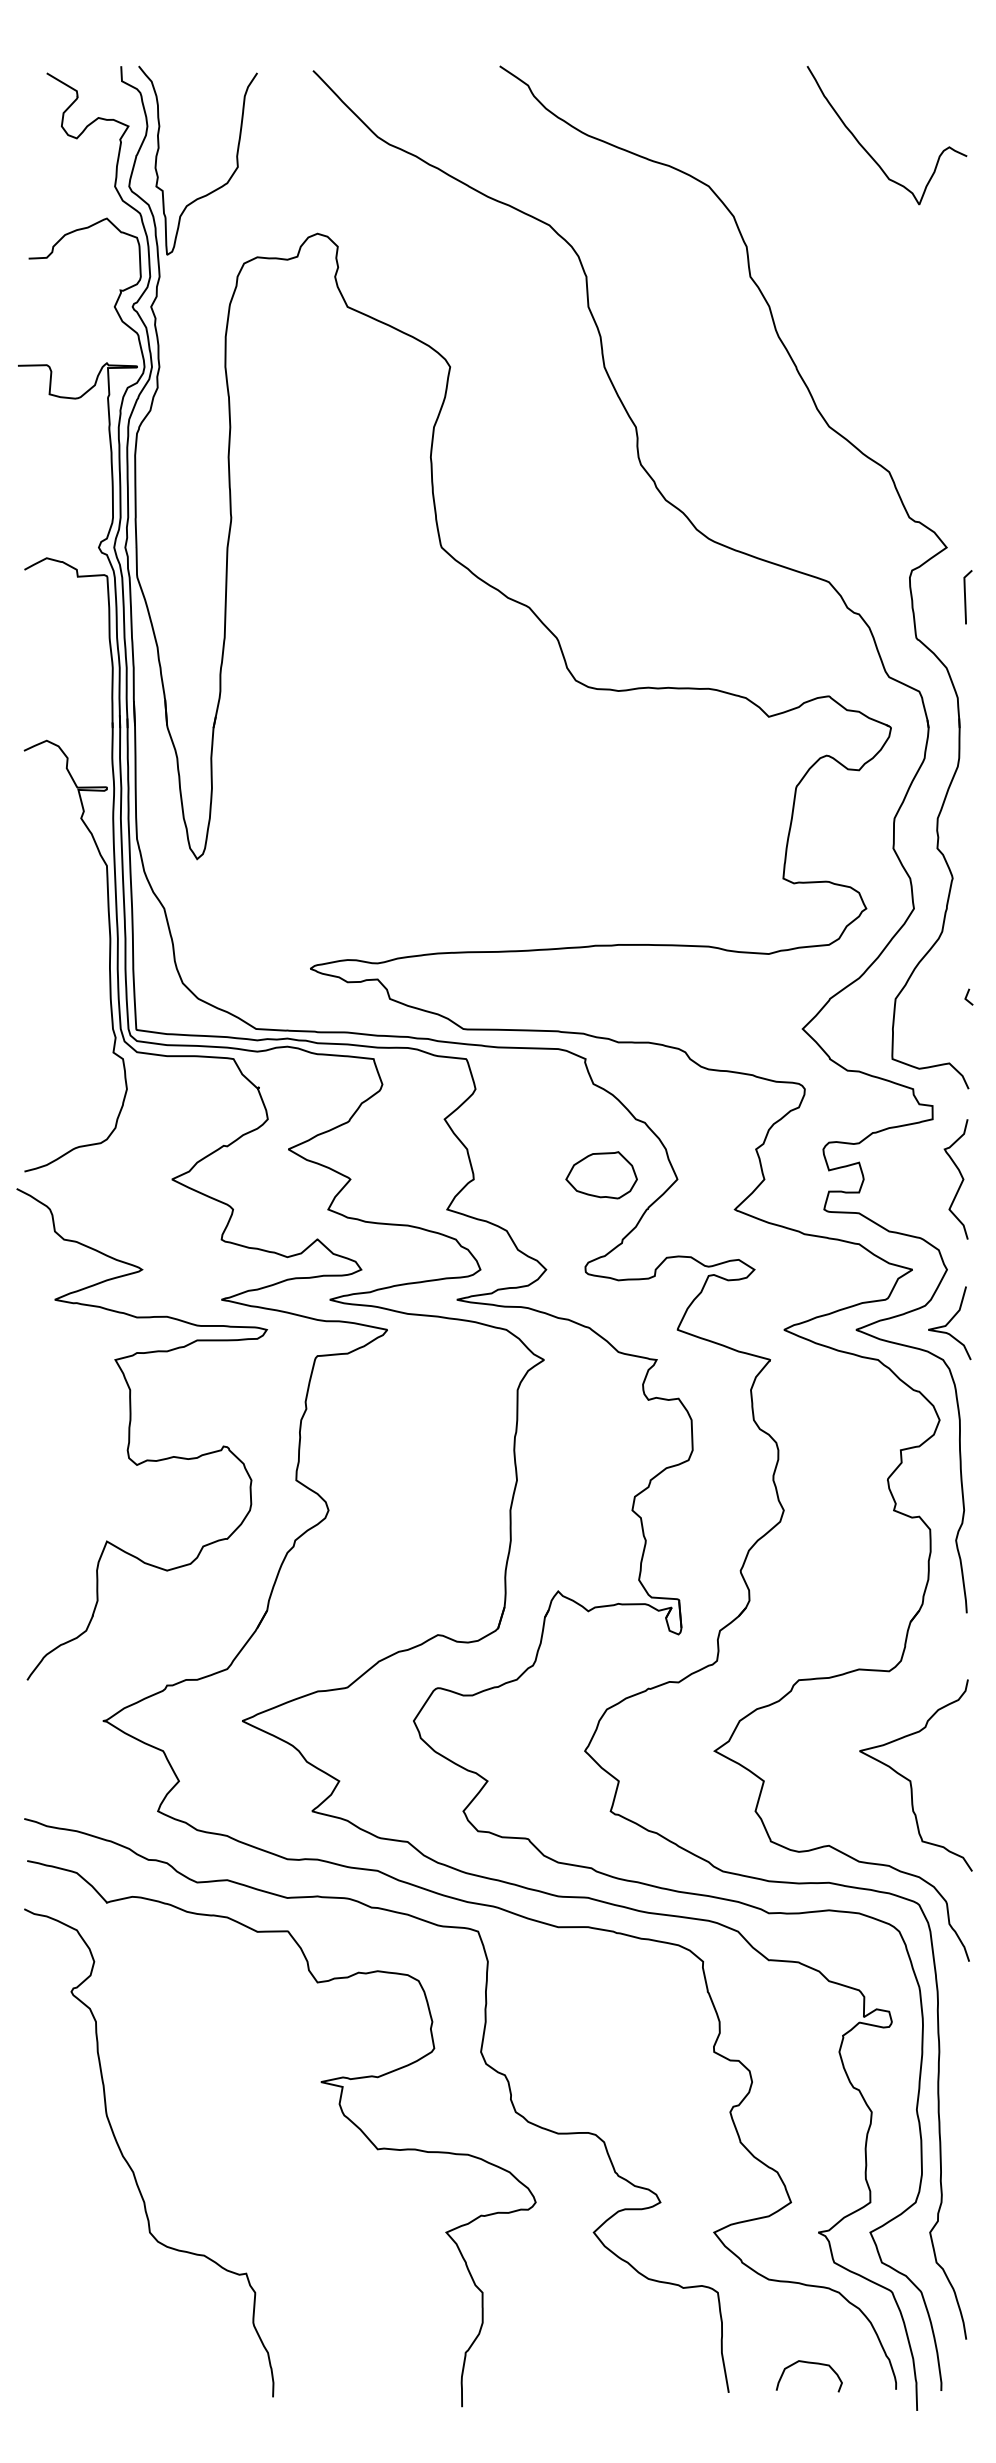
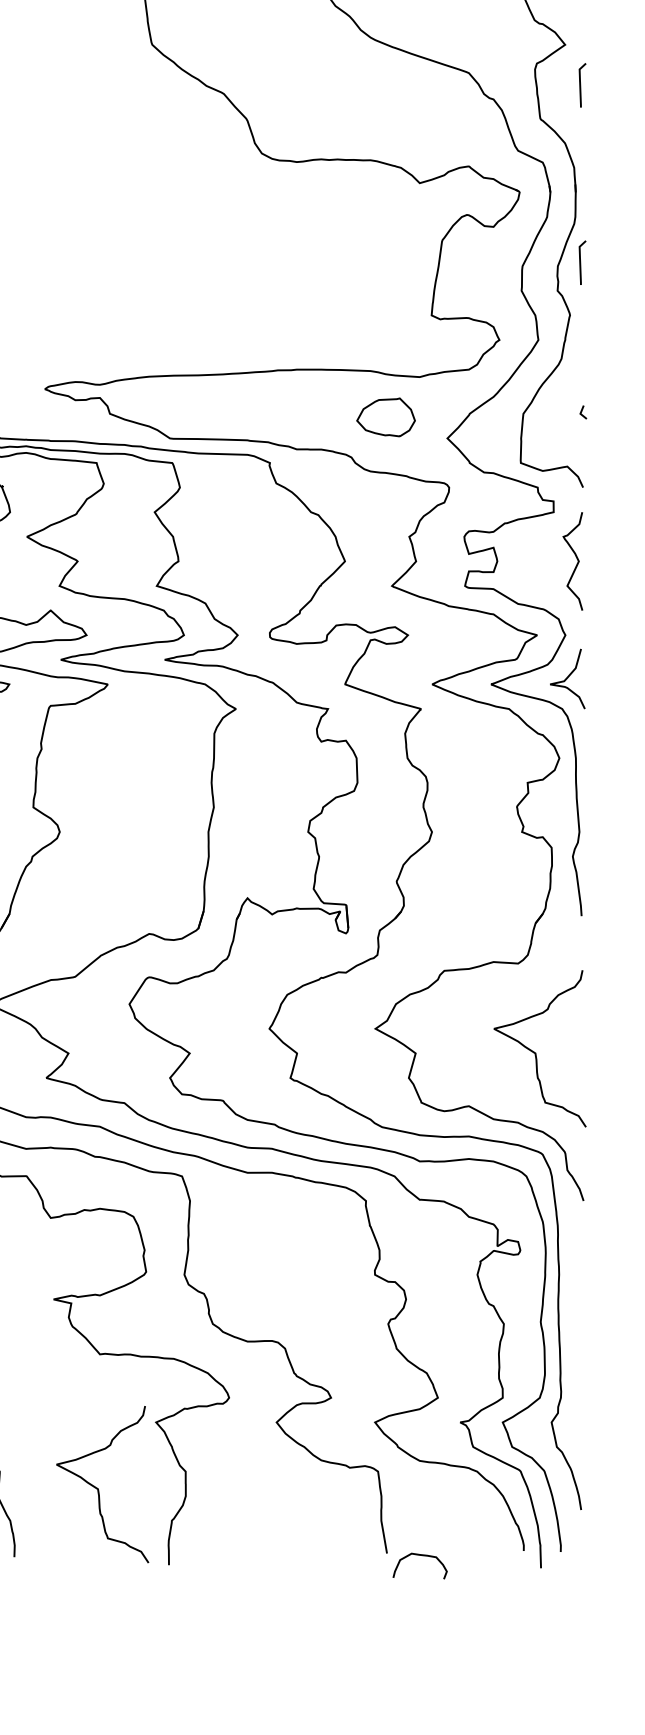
curve: (965, 814) -> (580, 263), added
part: (601, 1175) -> (385, 417), moved
curve: (376, 2313) -> (98, 1488), added
curve: (808, 2363) -> (419, 1555), moved

